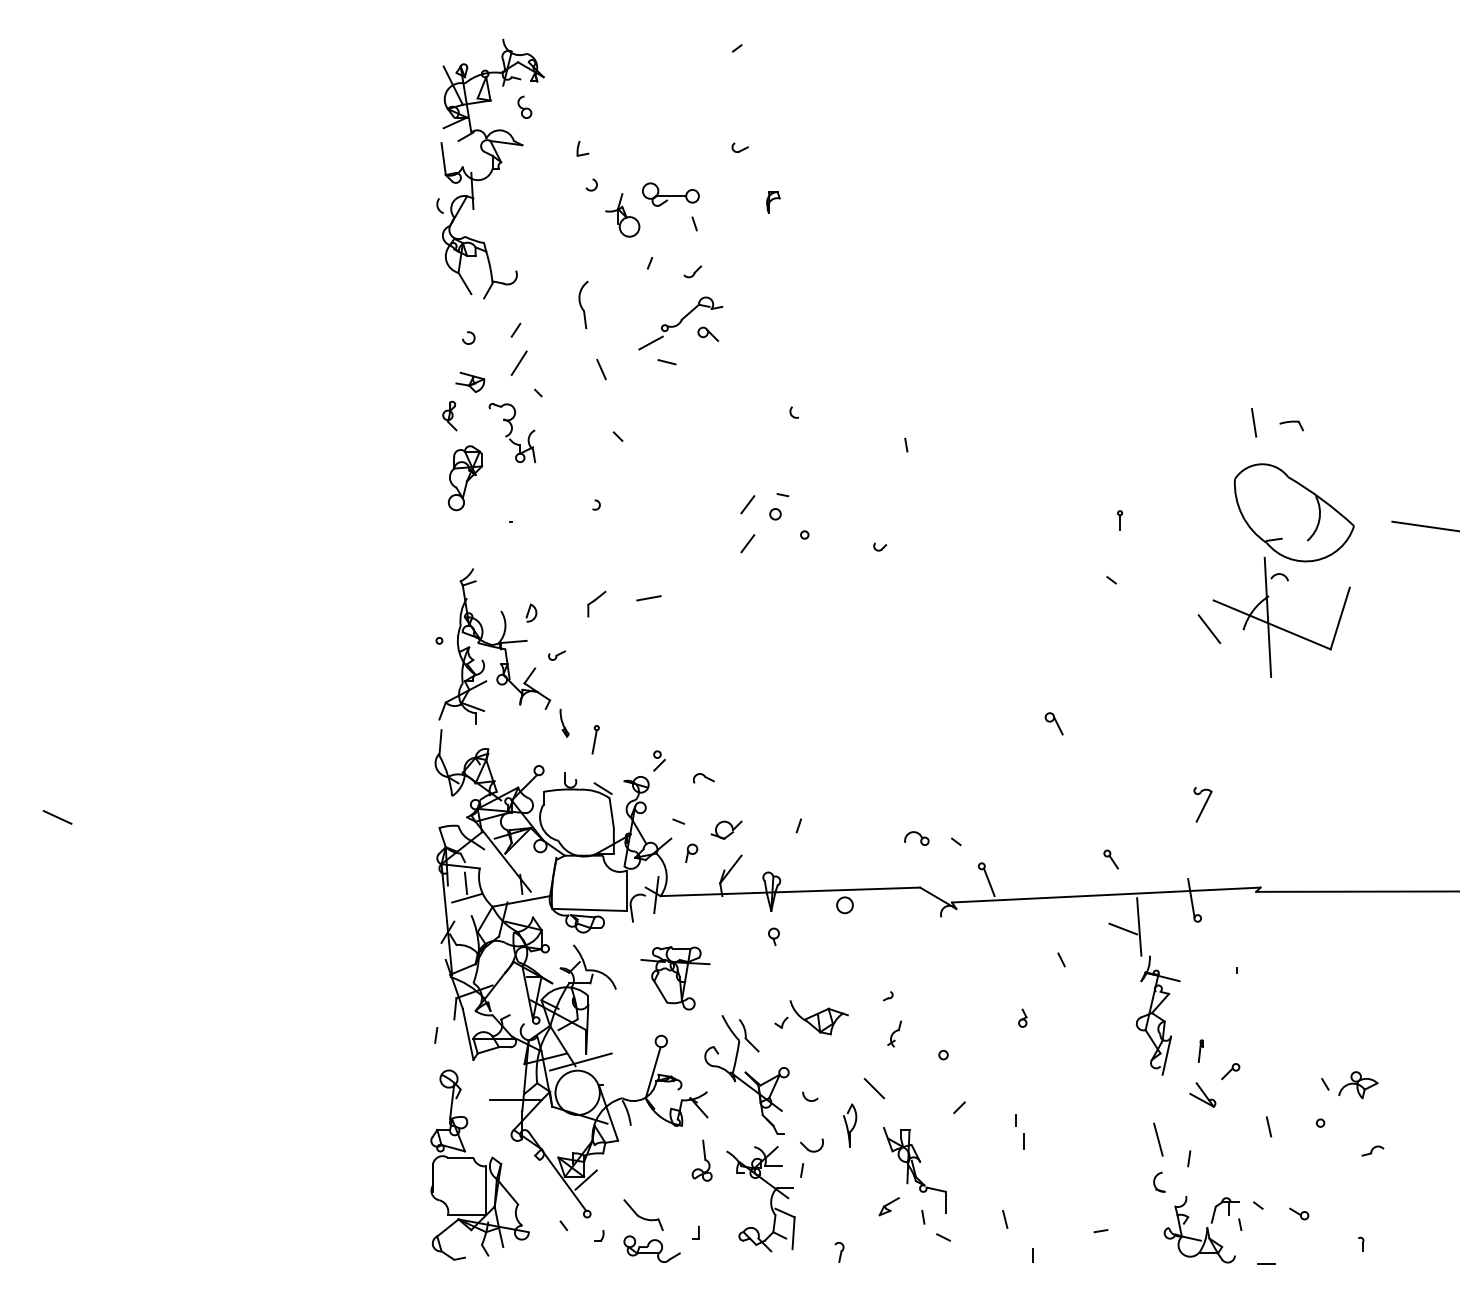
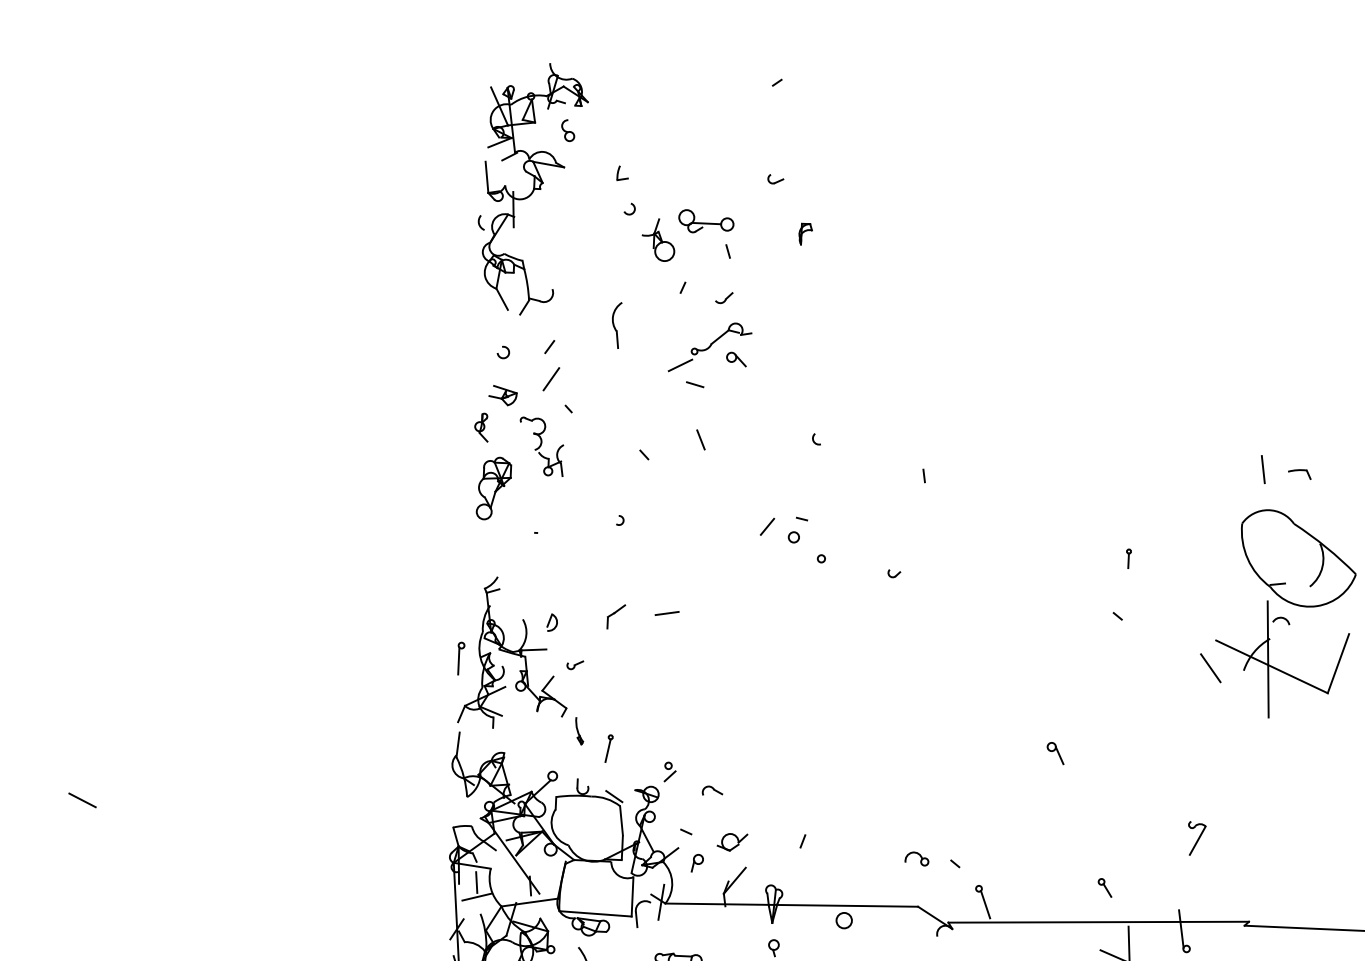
line: (601, 369) -> (700, 439), moved
line: (747, 543) -> (765, 564), removed
line: (437, 656) -> (459, 660), added

